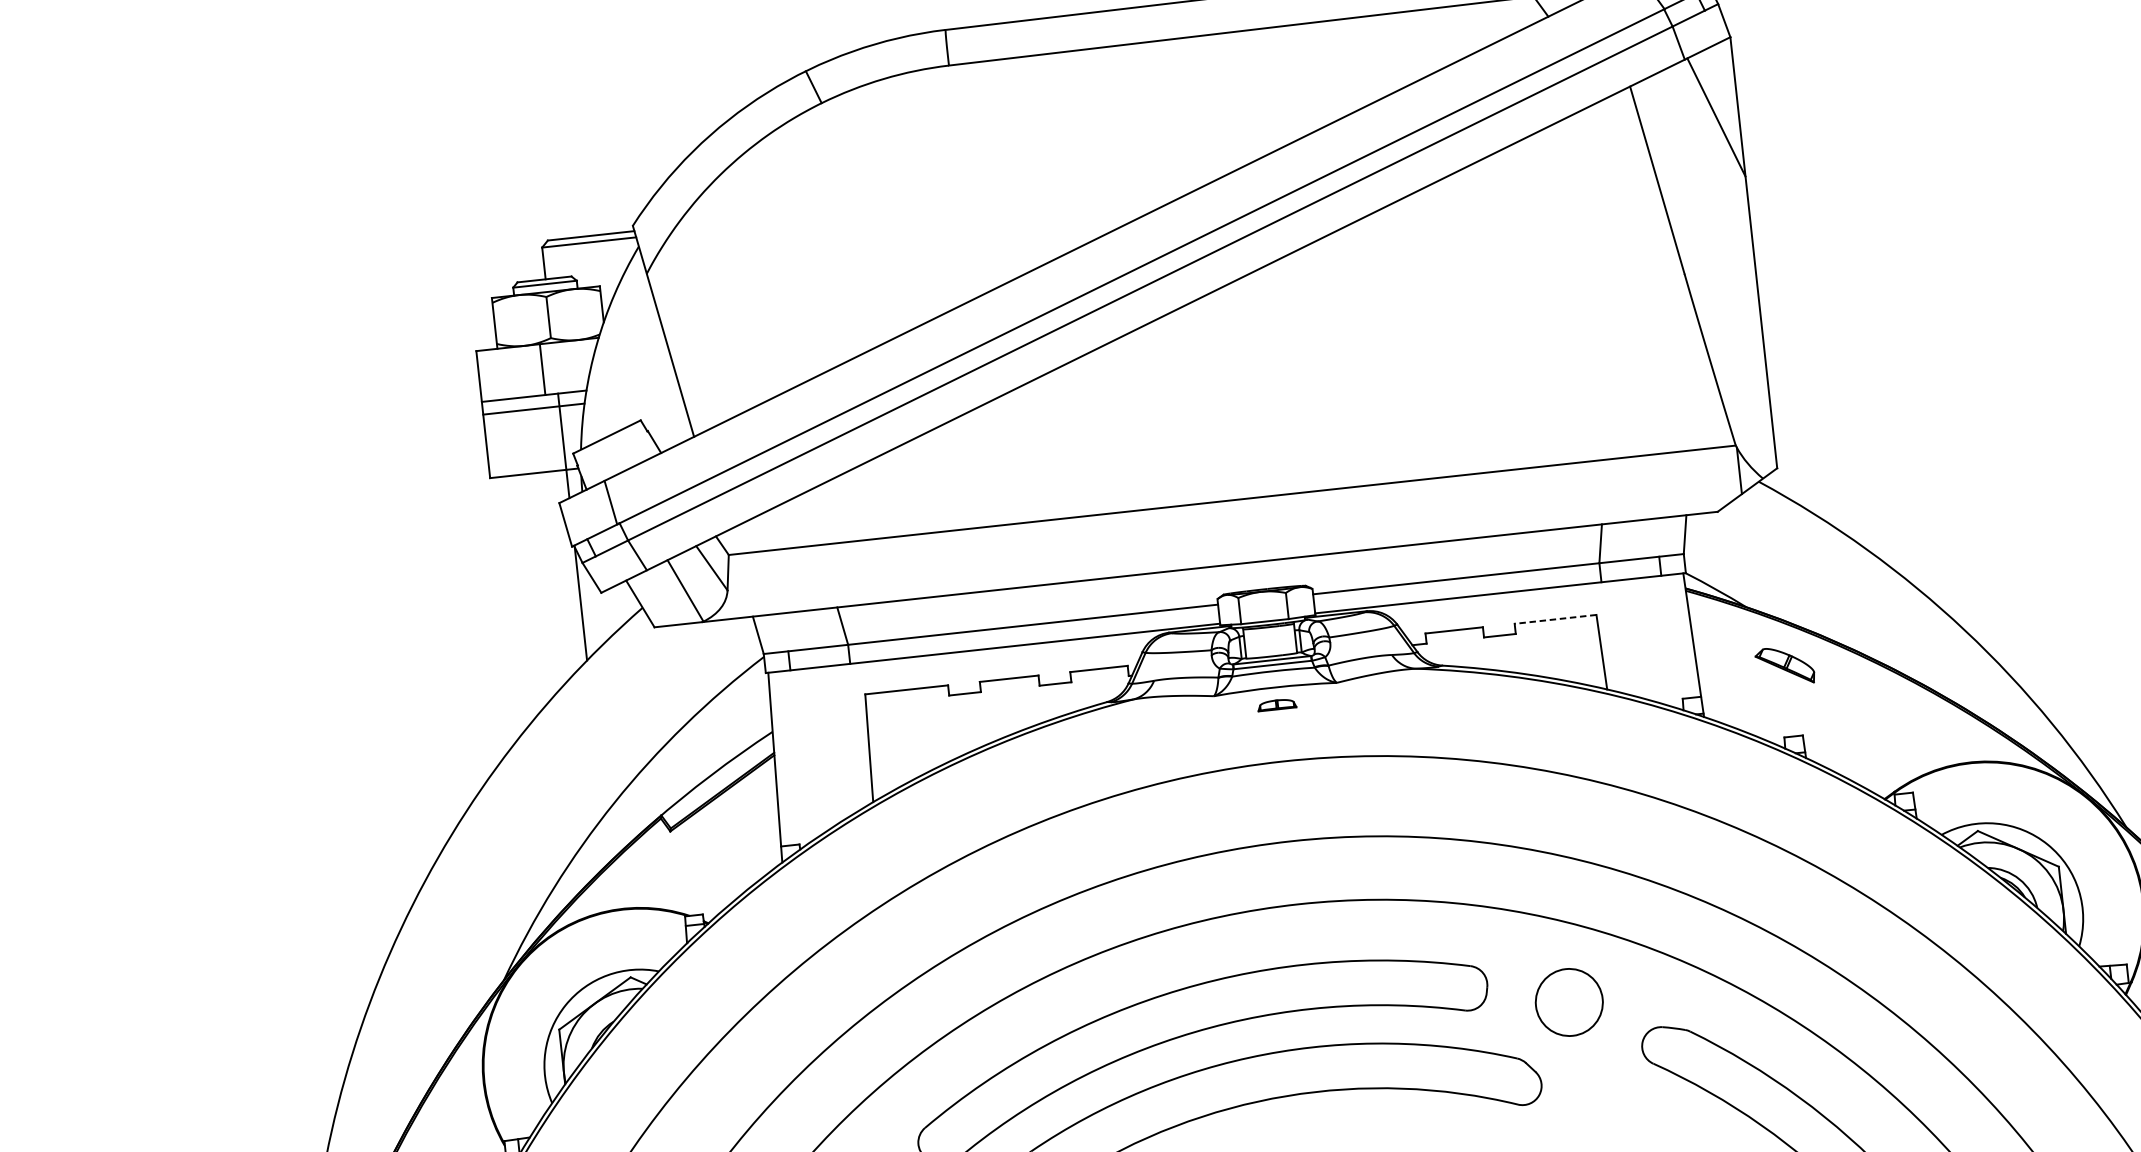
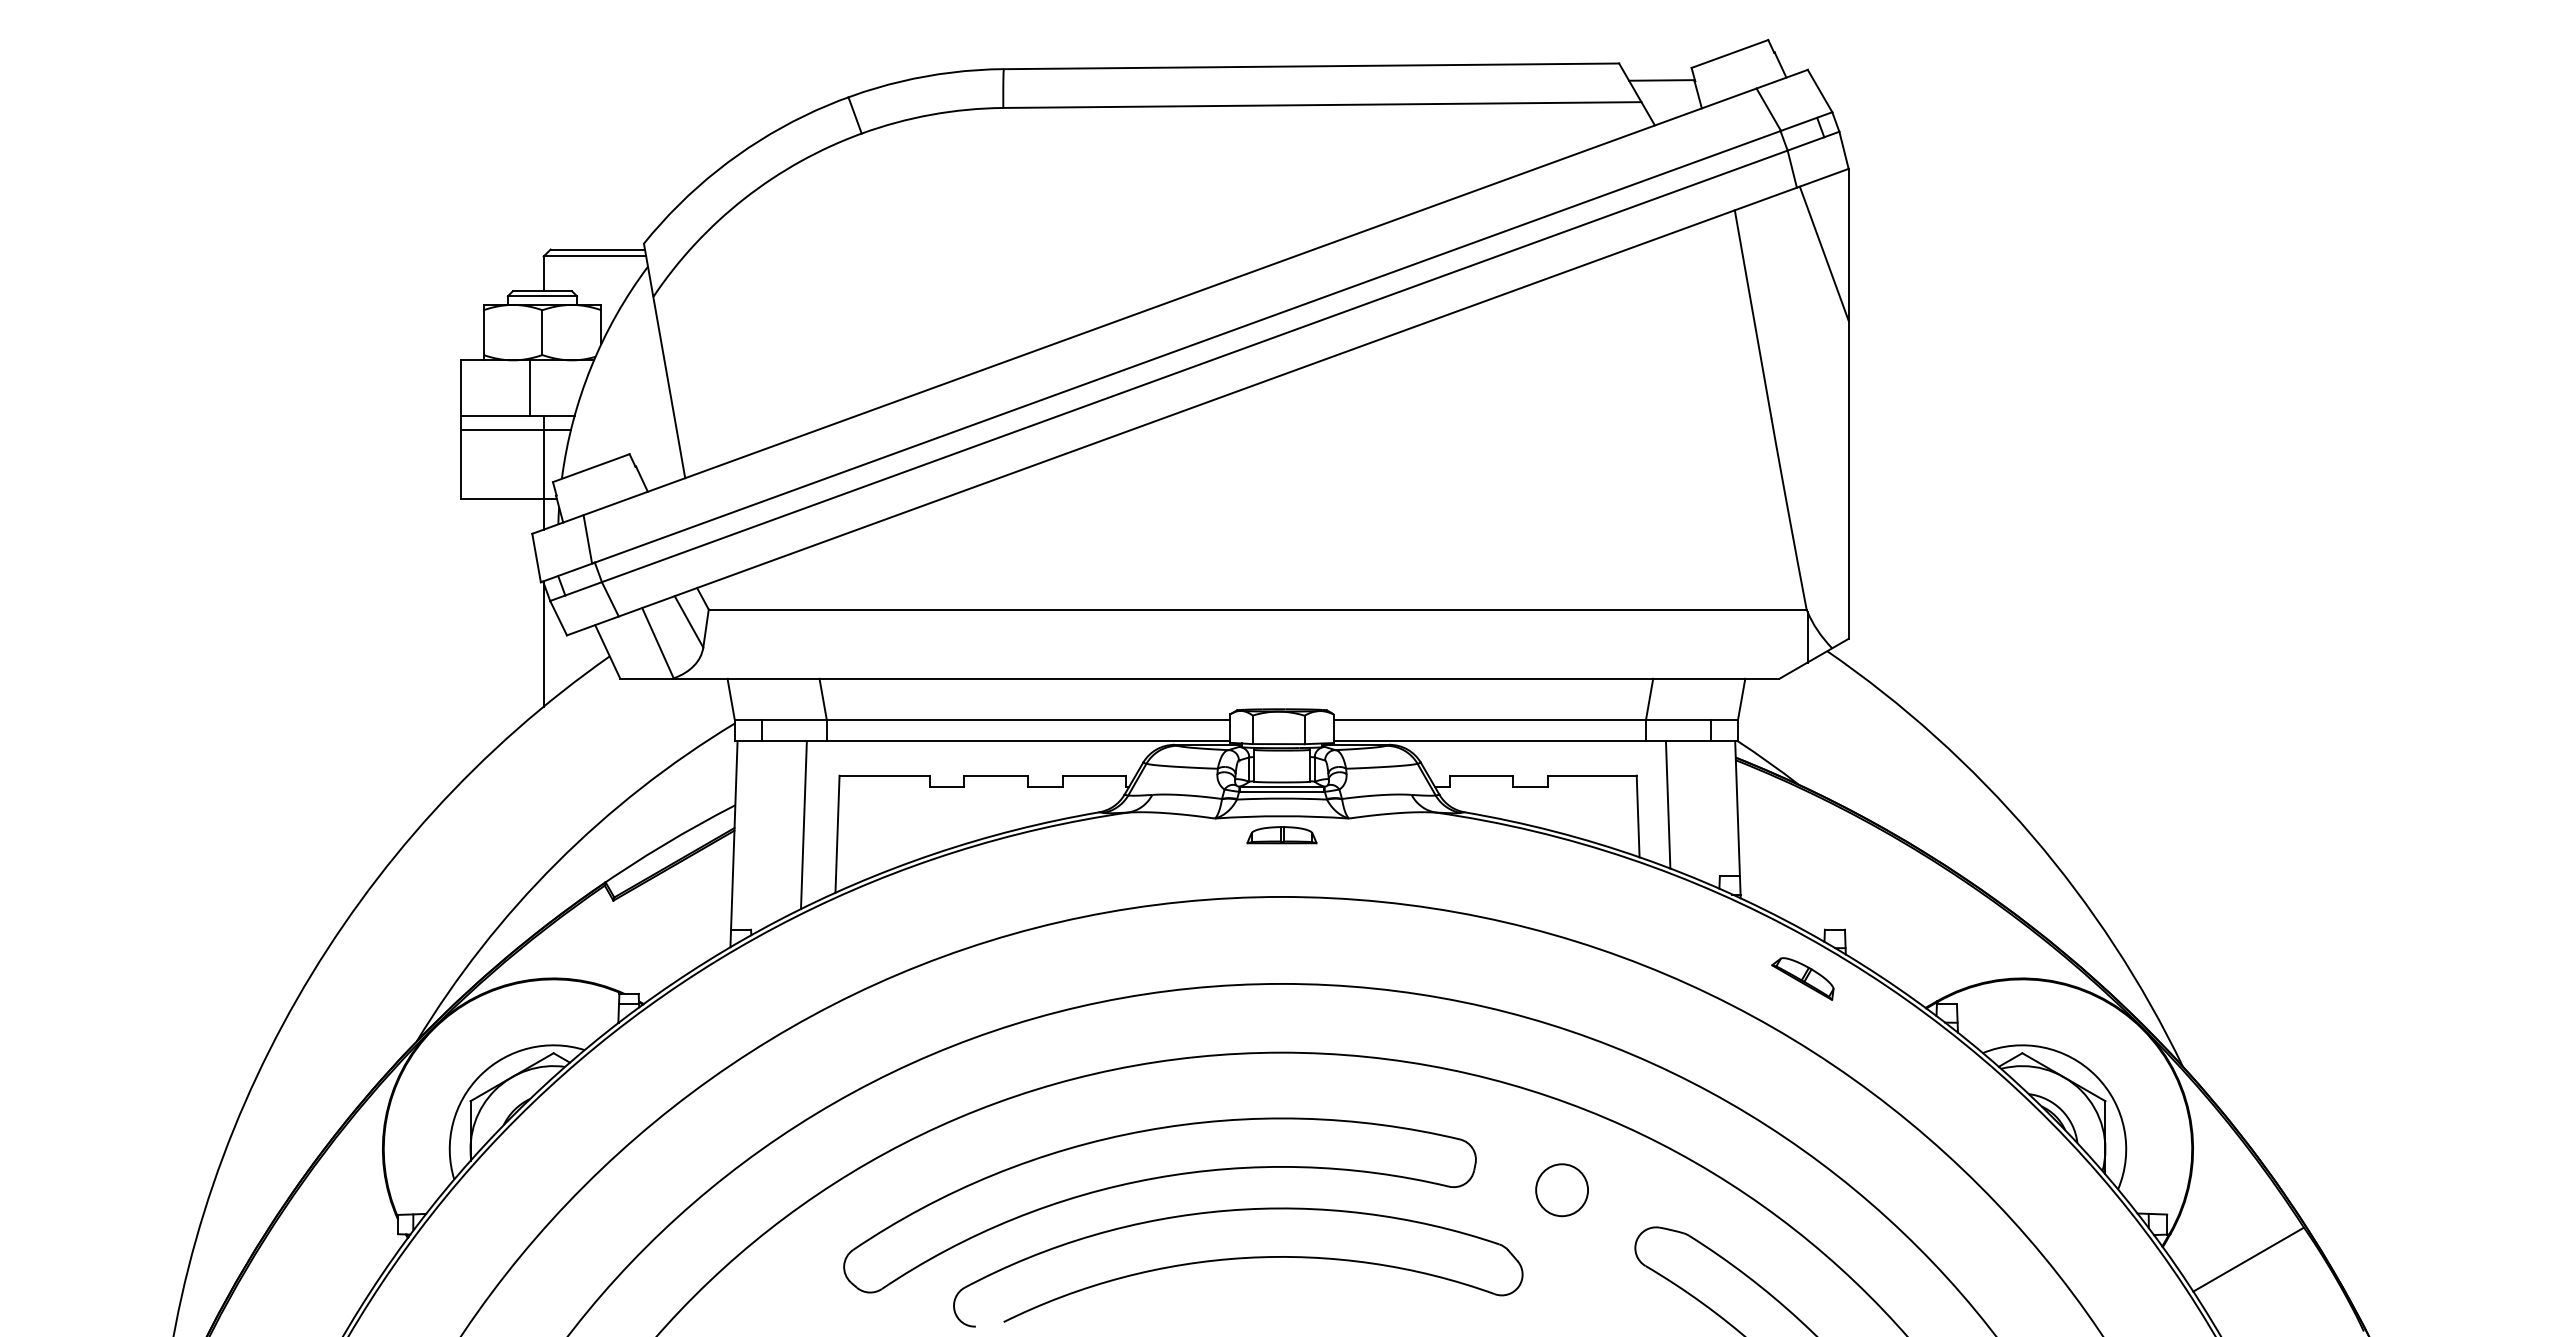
line: (1555, 619) -> (1592, 775), dashed -> solid
line: (1627, 638) -> (1667, 804), added
part: (1784, 665) -> (1802, 978), moved
part: (1276, 705) -> (1281, 835), size x1.67
line: (837, 743) -> (803, 825), added
circle: (1568, 1002) -> (1561, 1190), size x0.71

